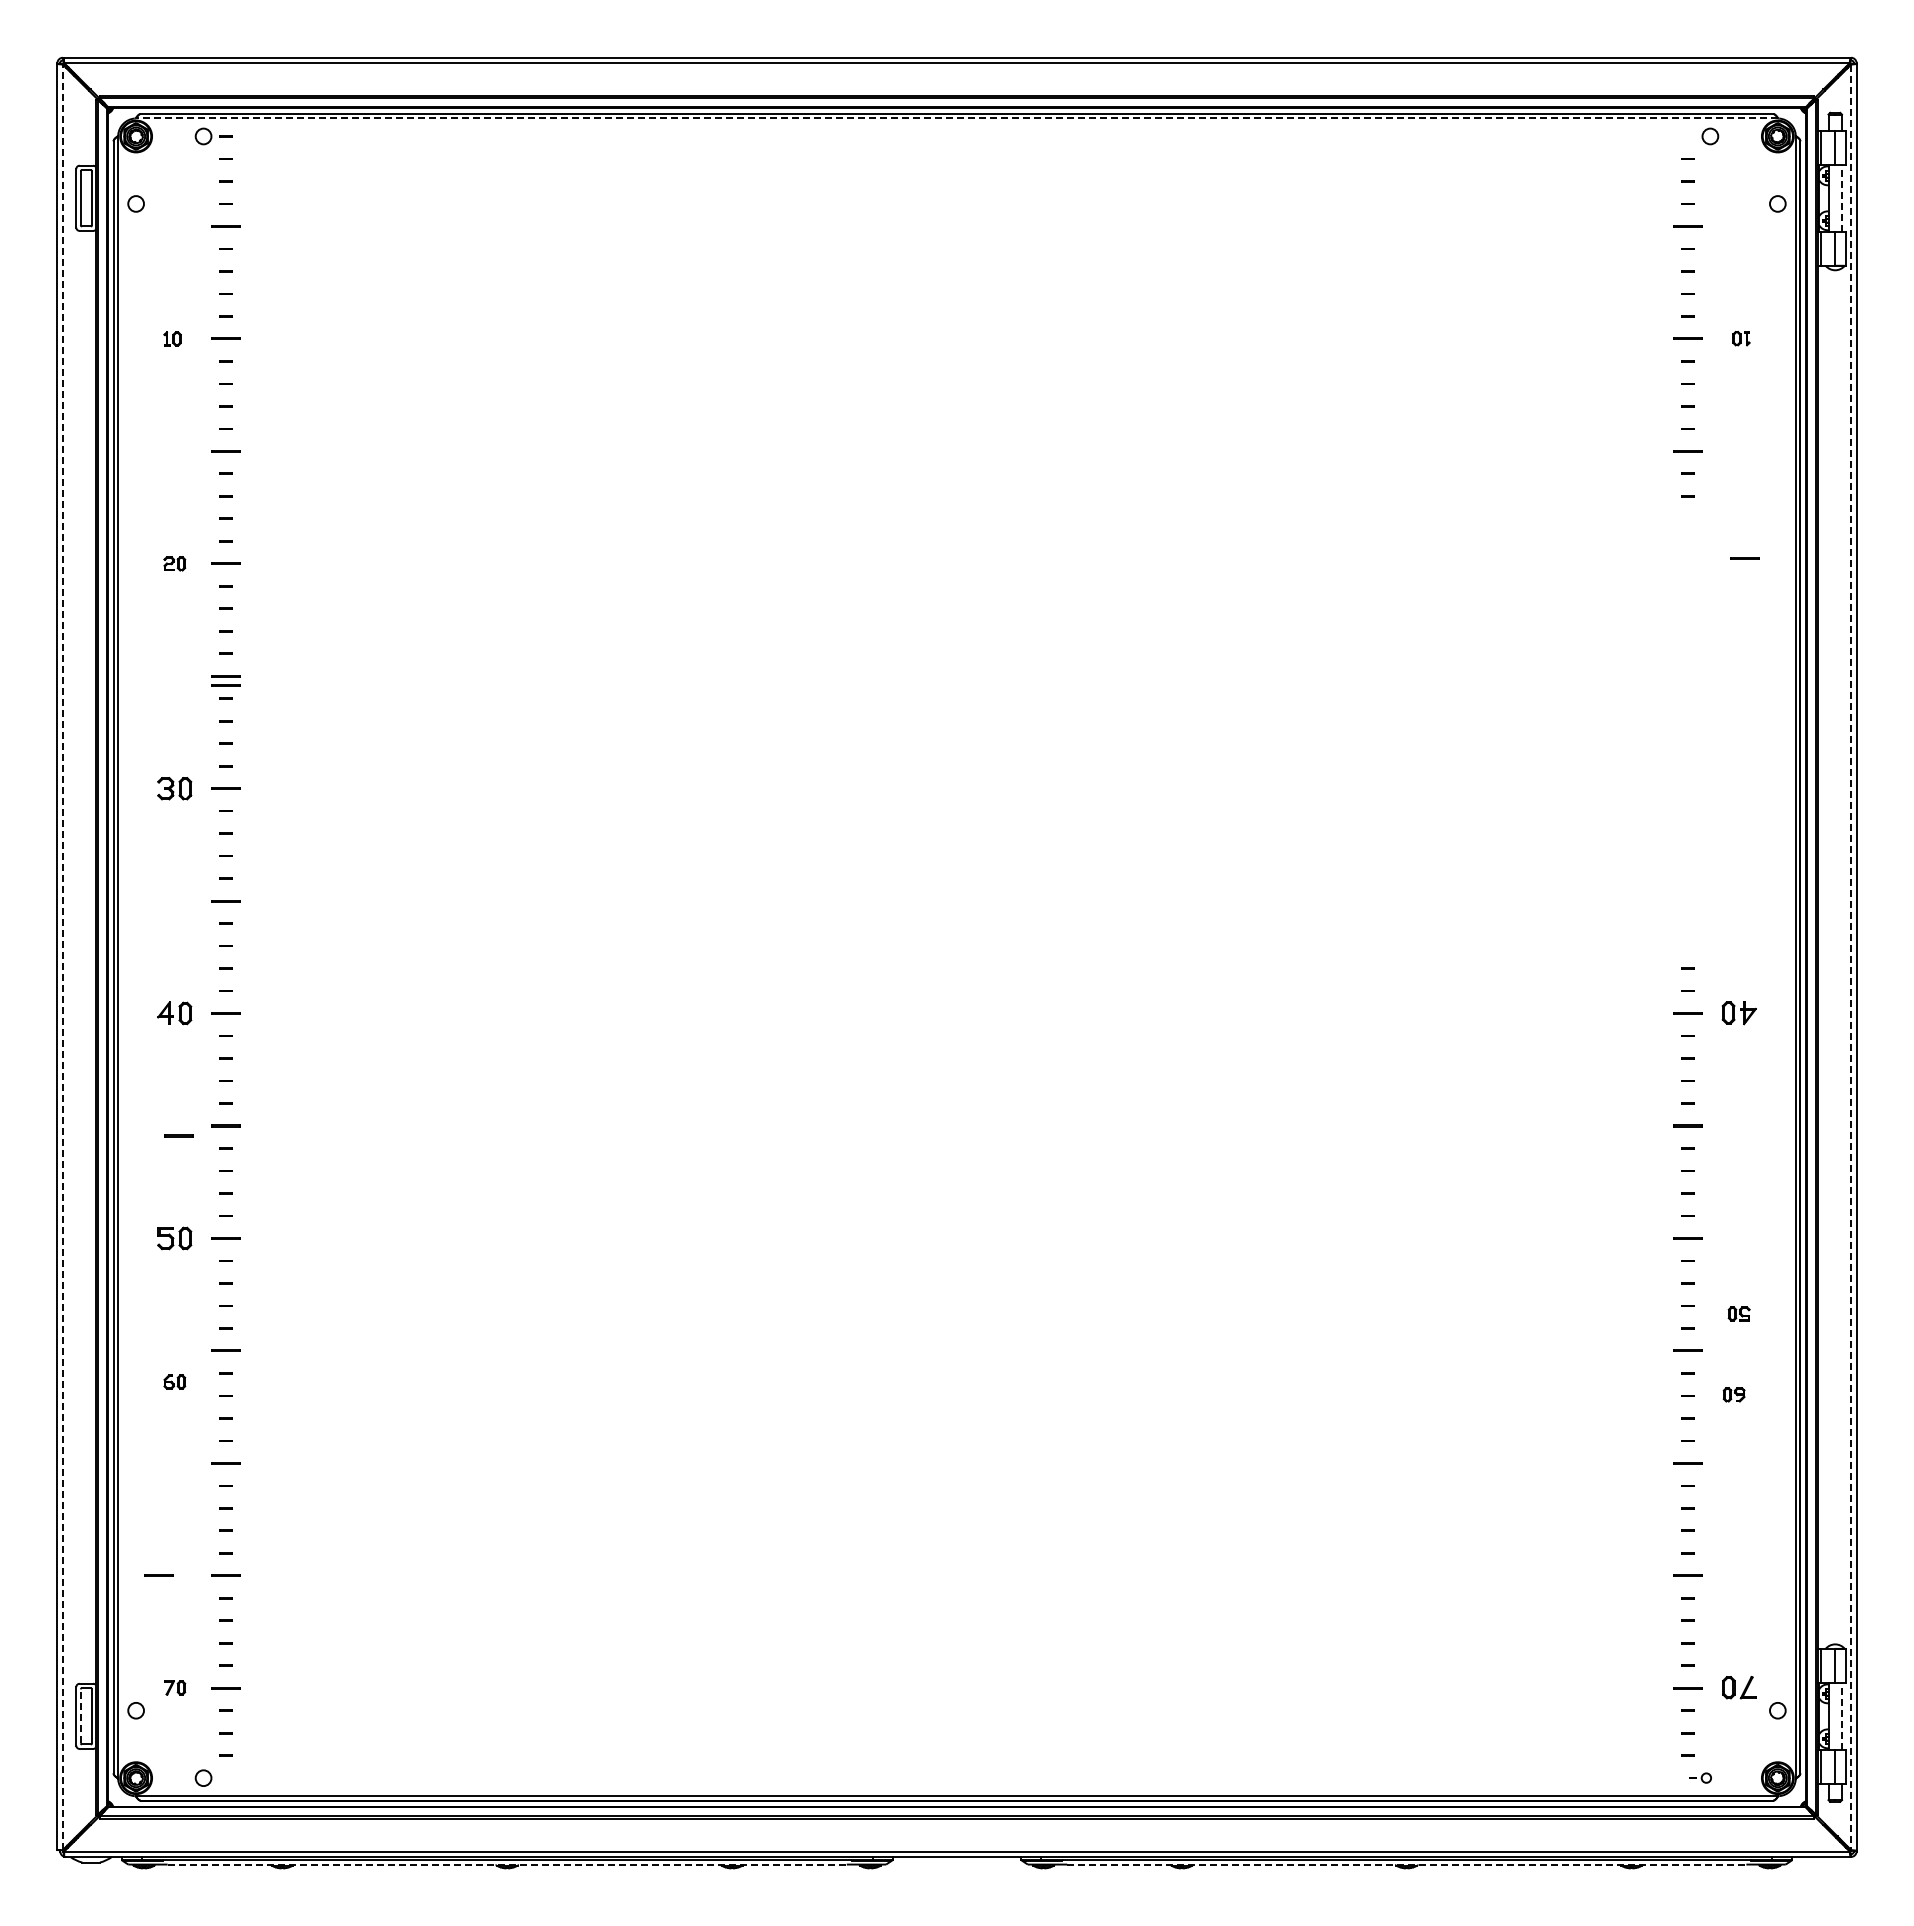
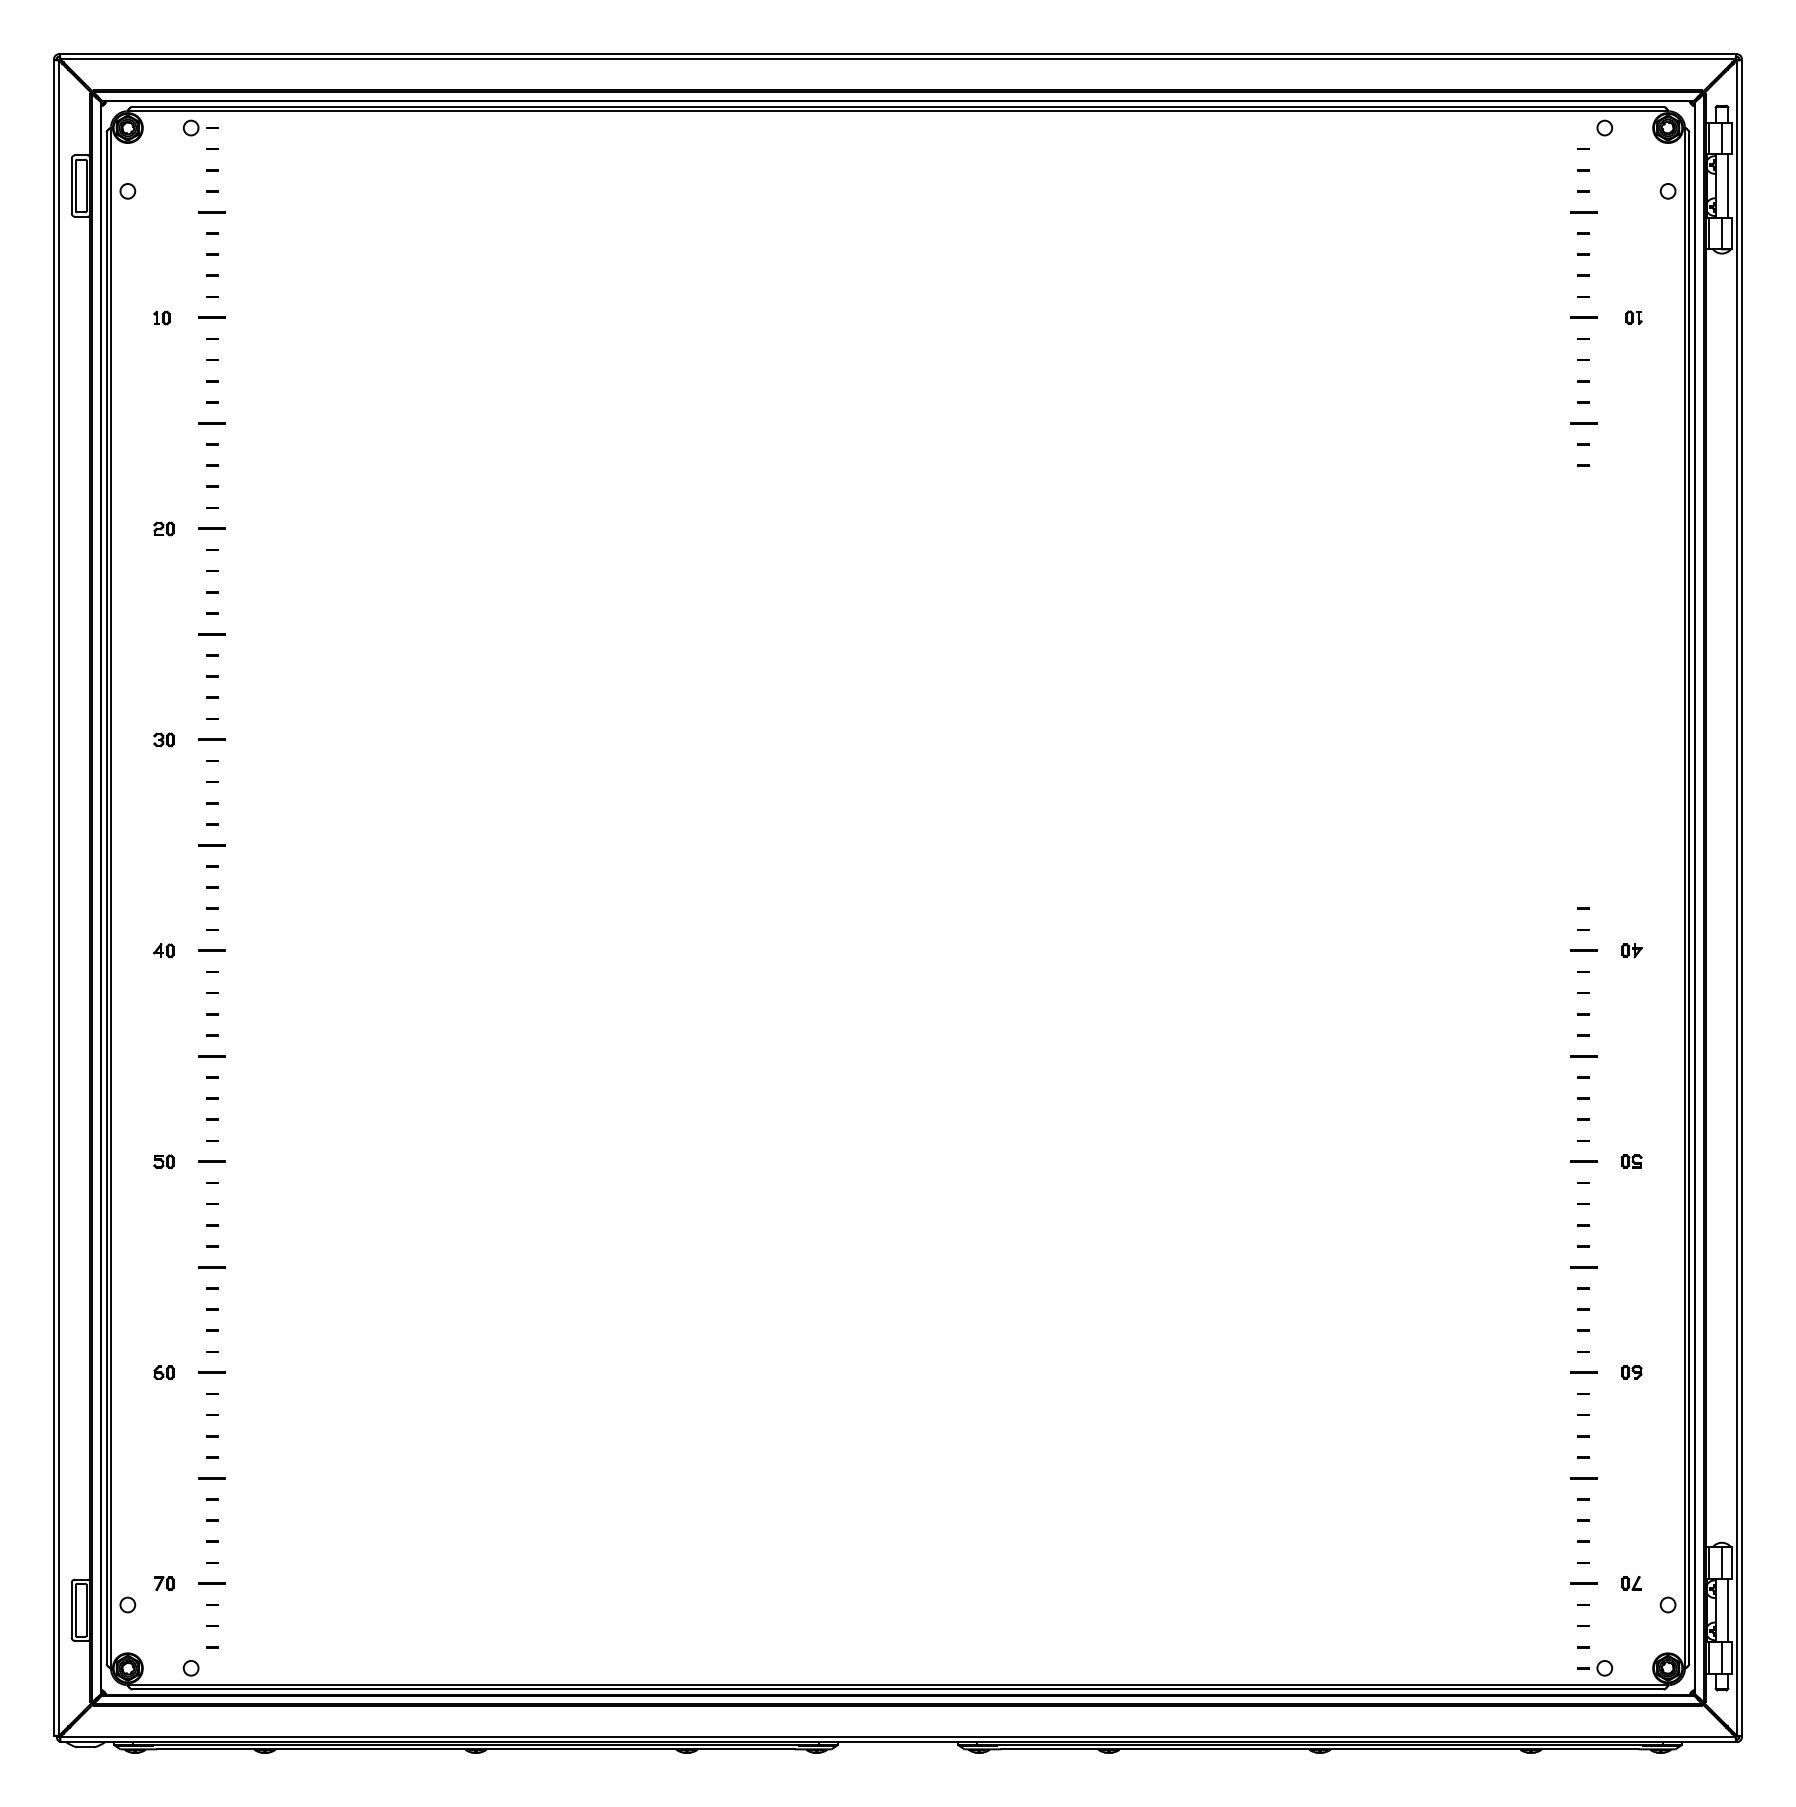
line: (956, 118) -> (897, 111), dashed -> solid
line: (1841, 198) -> (1727, 186), dashed -> solid
line: (1744, 558) -> (1636, 523), removed
line: (225, 685) -> (211, 643), removed
part: (174, 788) -> (163, 739), size x0.62
line: (62, 957) -> (58, 898), dashed -> solid
line: (1851, 957) -> (1737, 898), dashed -> solid
part: (174, 1013) -> (163, 950), size x0.62
part: (1738, 1013) -> (1631, 950), size x0.62
line: (178, 1135) -> (167, 1065), removed
part: (174, 1237) -> (163, 1161), size x0.62
part: (1738, 1313) -> (1631, 1161), moved
part: (174, 1381) -> (163, 1372), moved
part: (1733, 1394) -> (1631, 1372), moved
line: (158, 1575) -> (148, 1478), removed
part: (1738, 1687) -> (1631, 1583), size x0.62
line: (80, 1716) -> (75, 1610), dashed -> solid
line: (1841, 1716) -> (1727, 1610), dashed -> solid
part: (1700, 1777) -> (1595, 1667), size x1.67
line: (507, 1864) -> (476, 1749), dashed -> solid
line: (1406, 1864) -> (1319, 1749), dashed -> solid

